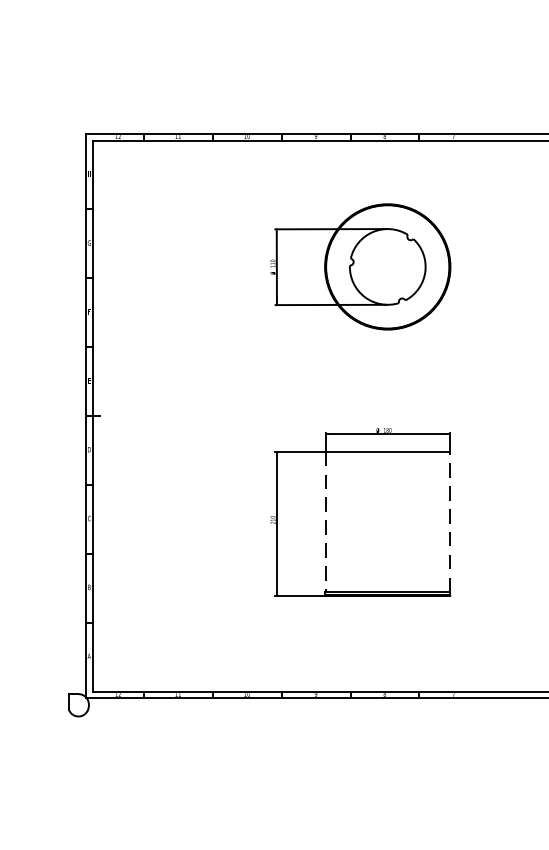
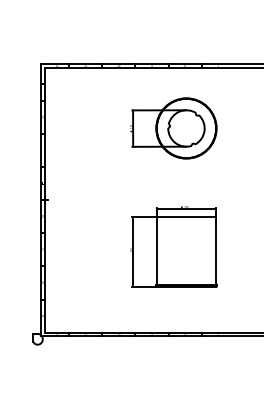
line: (325, 522) -> (156, 251), dashed -> solid
line: (450, 522) -> (216, 251), dashed -> solid

